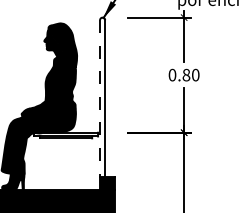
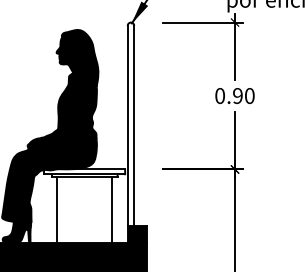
text: (186, 75) -> (238, 96), 0.80 -> 0.90
line: (100, 98) -> (128, 125), dashed -> solid
line: (44, 164) -> (56, 210), added
line: (87, 164) -> (111, 210), added

